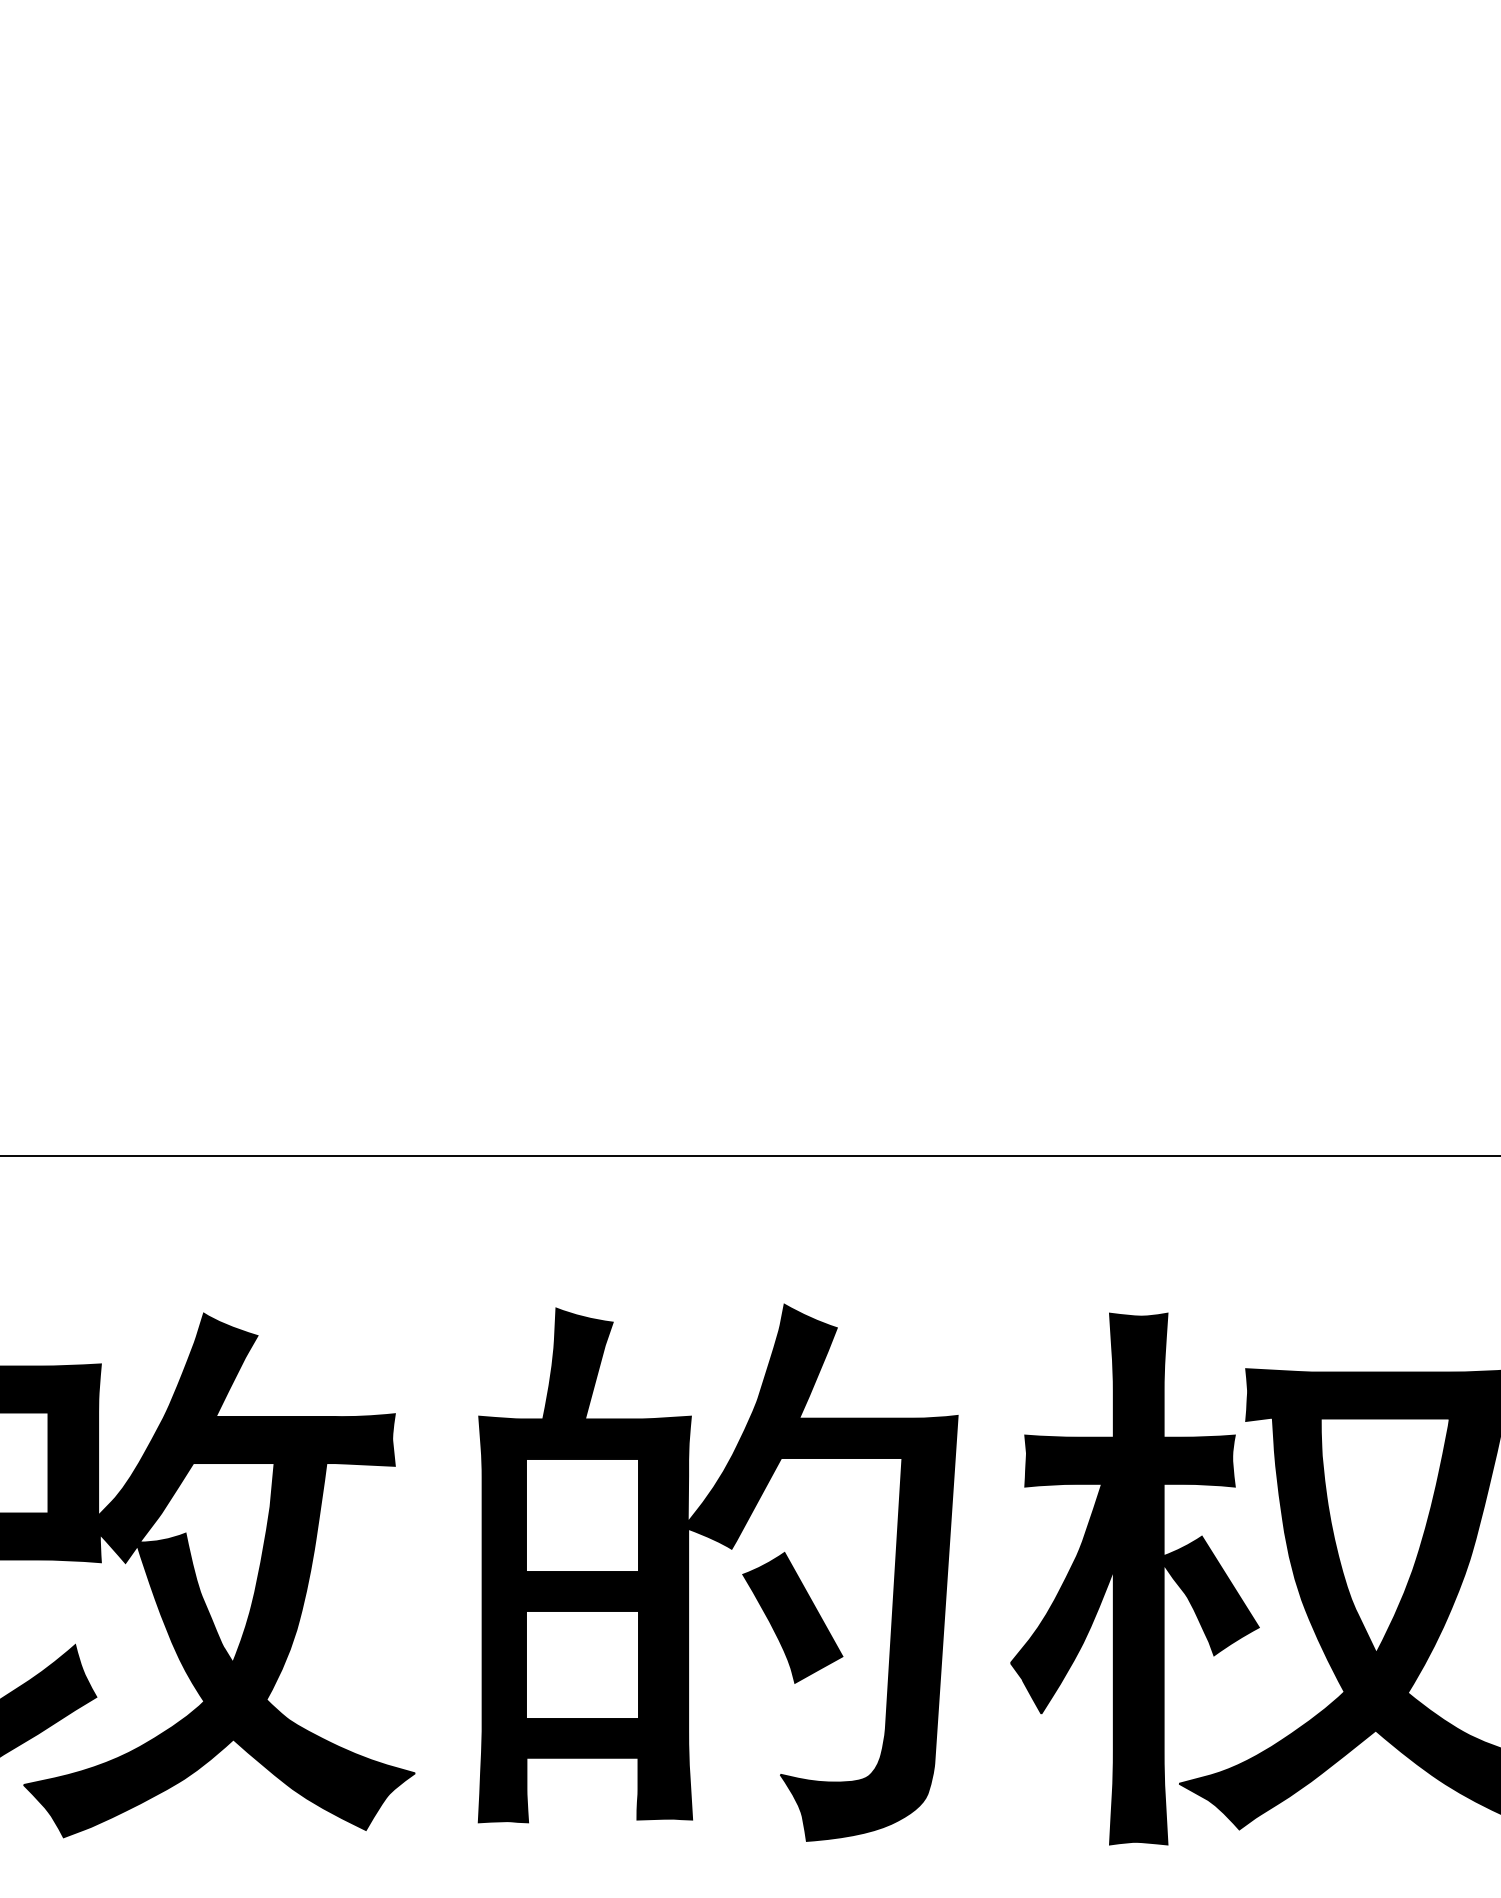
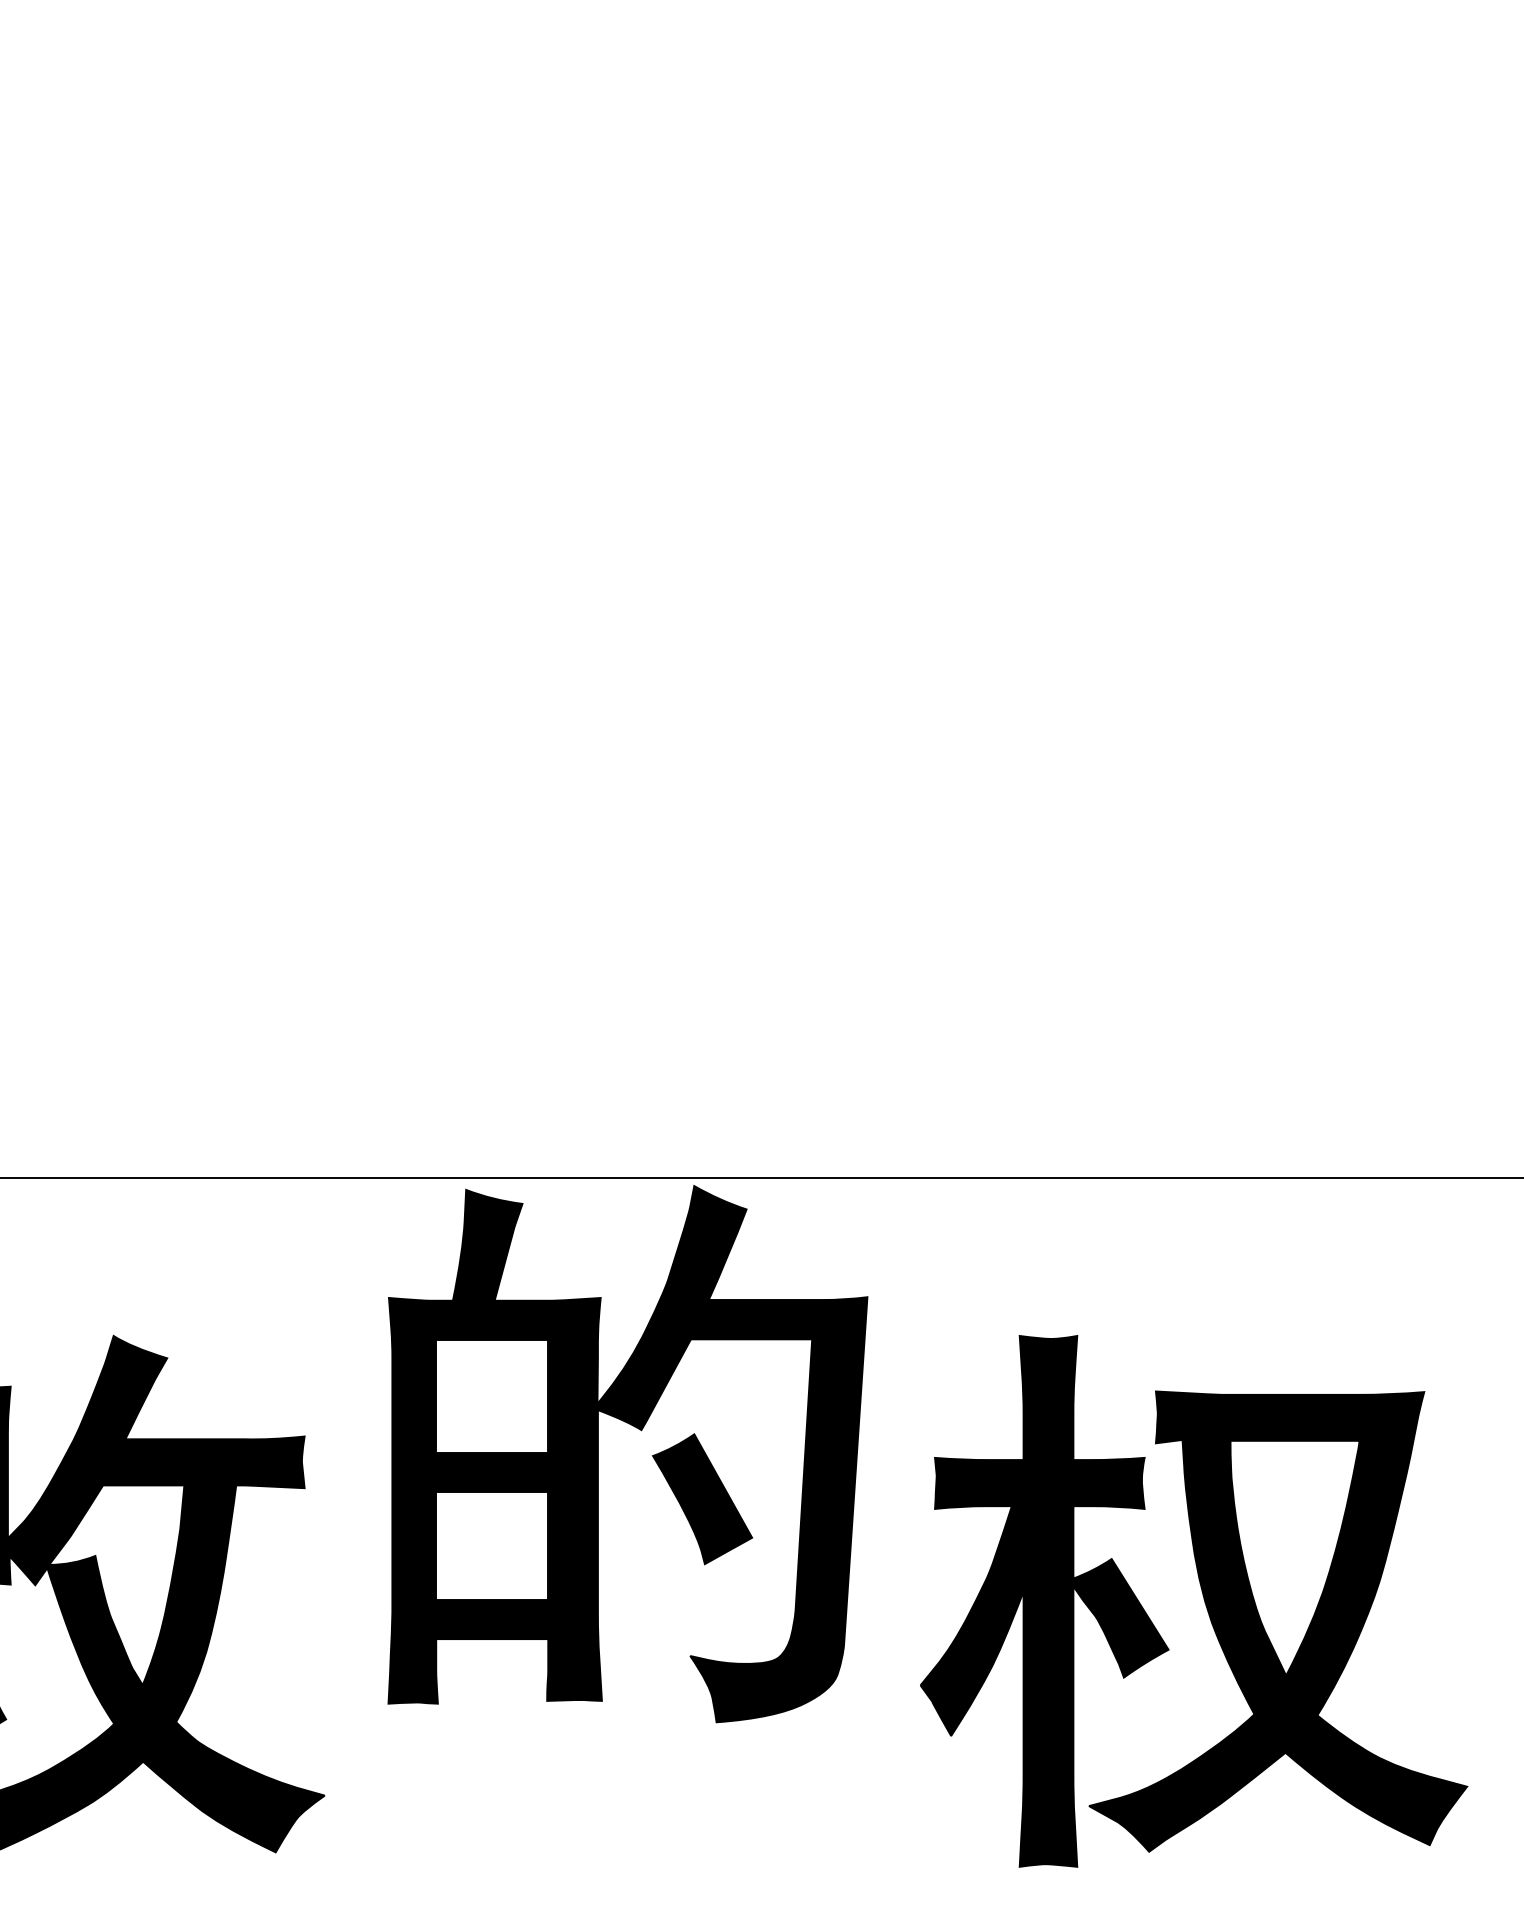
part: (742, 1574) -> (652, 1455), moved

